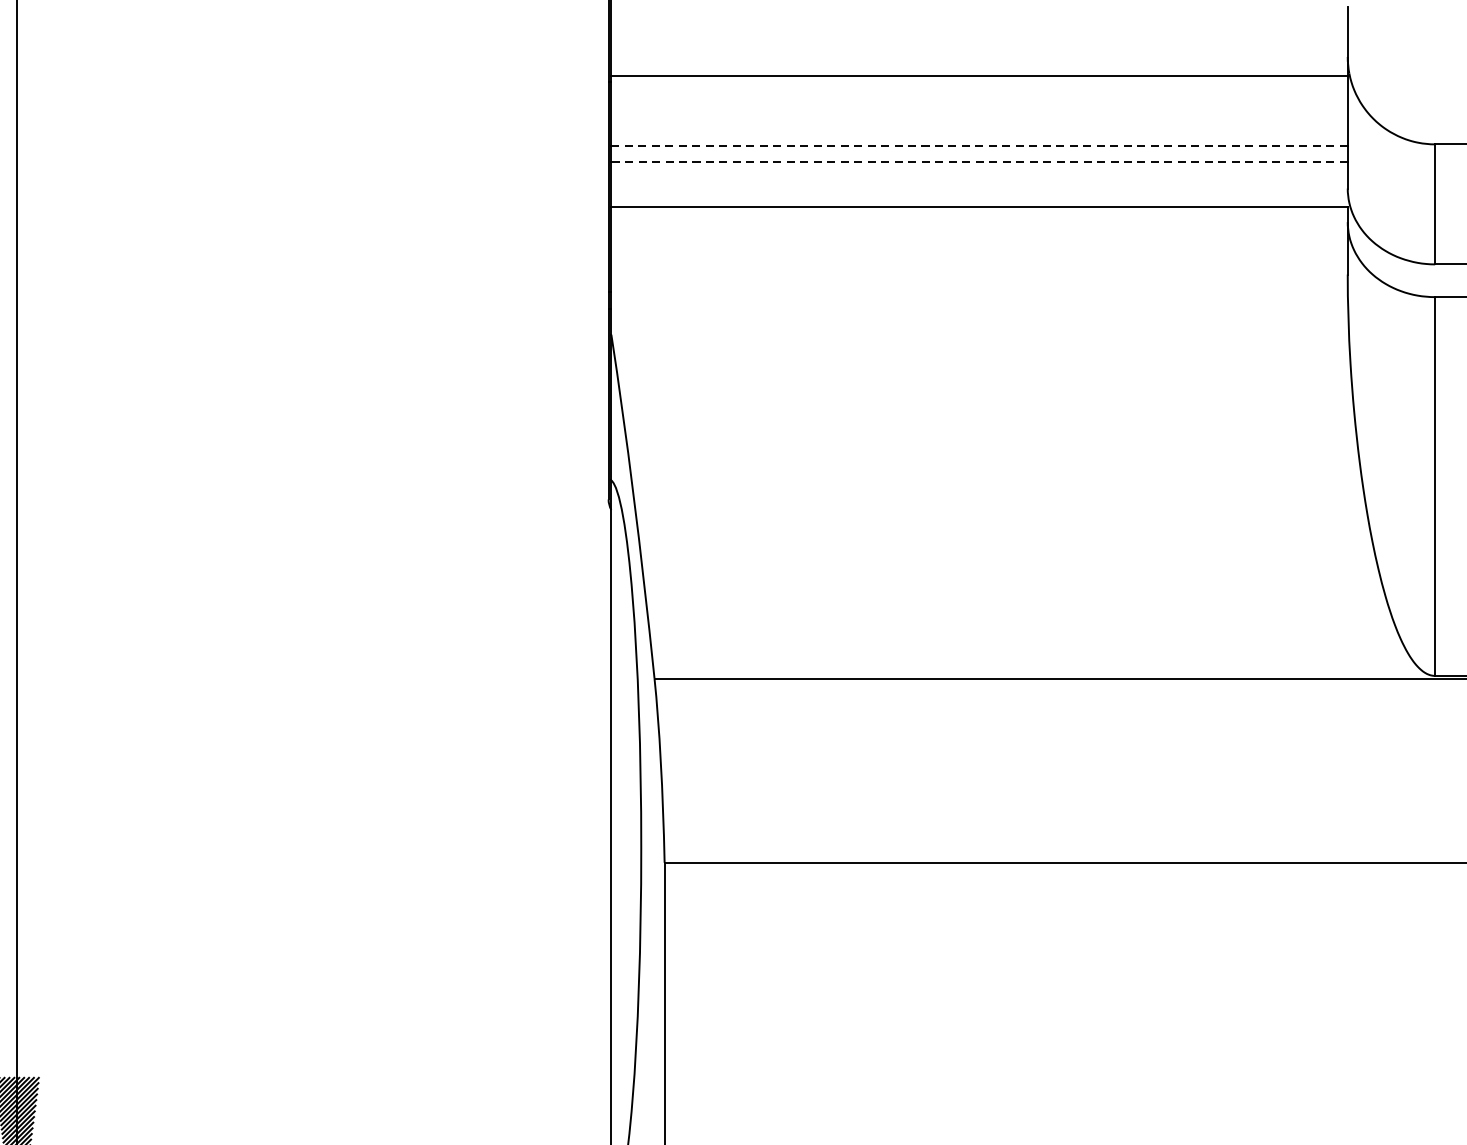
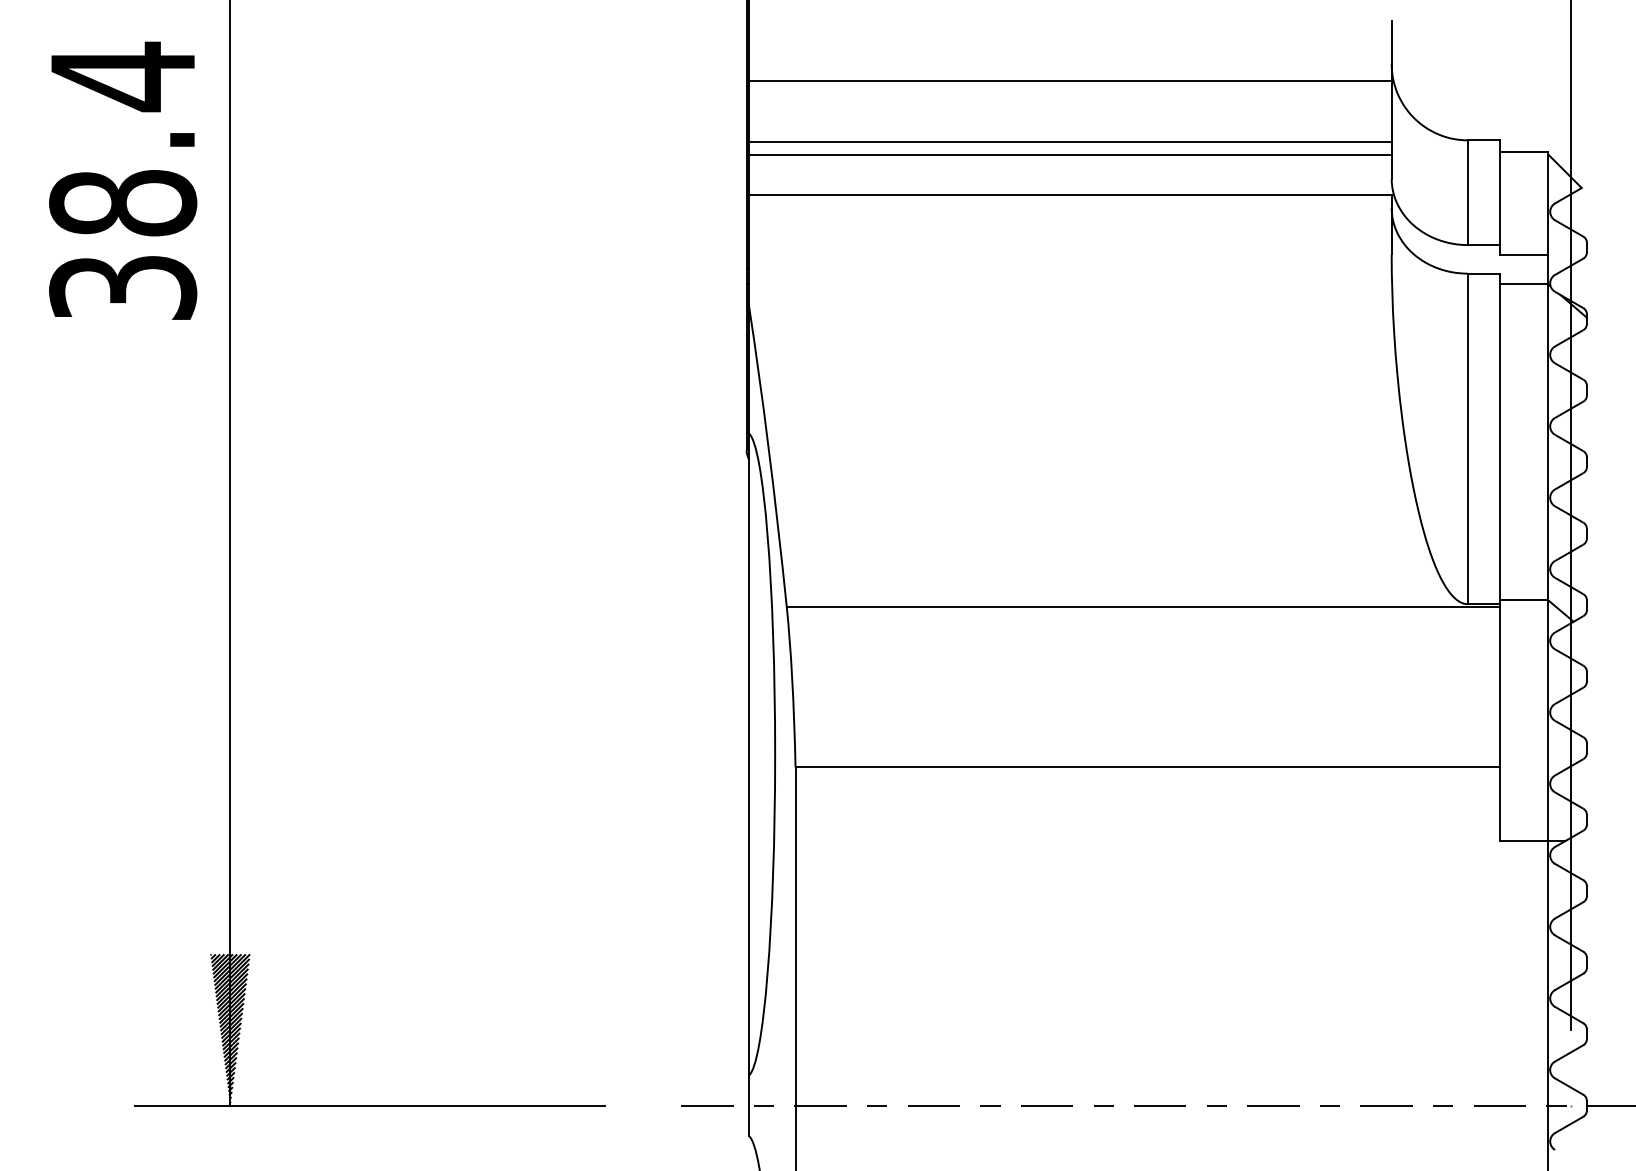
line: (979, 146) -> (1070, 142), dashed -> solid
line: (978, 161) -> (1069, 155), dashed -> solid

